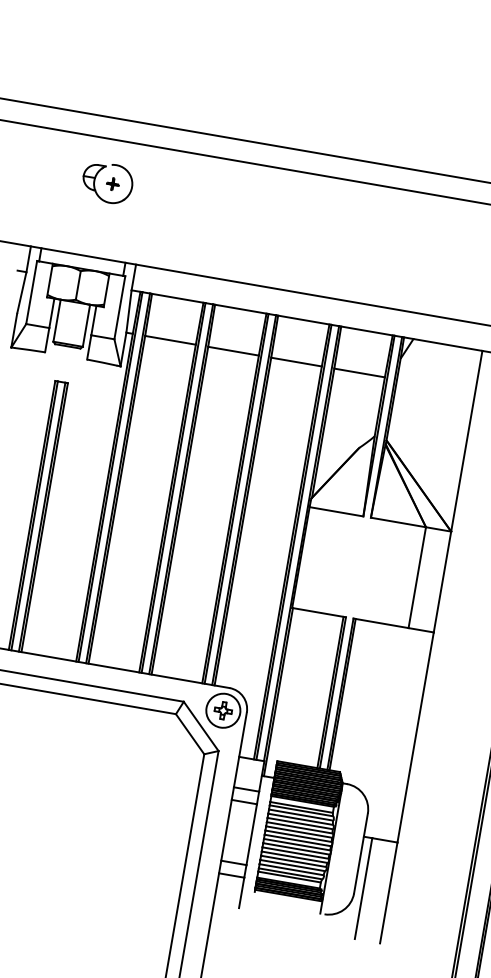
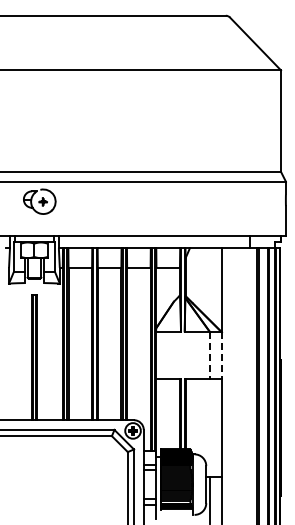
part: (107, 182) -> (39, 201), size x1.4
line: (417, 579) -> (210, 356), solid -> dashed
line: (441, 583) -> (221, 356), solid -> dashed

